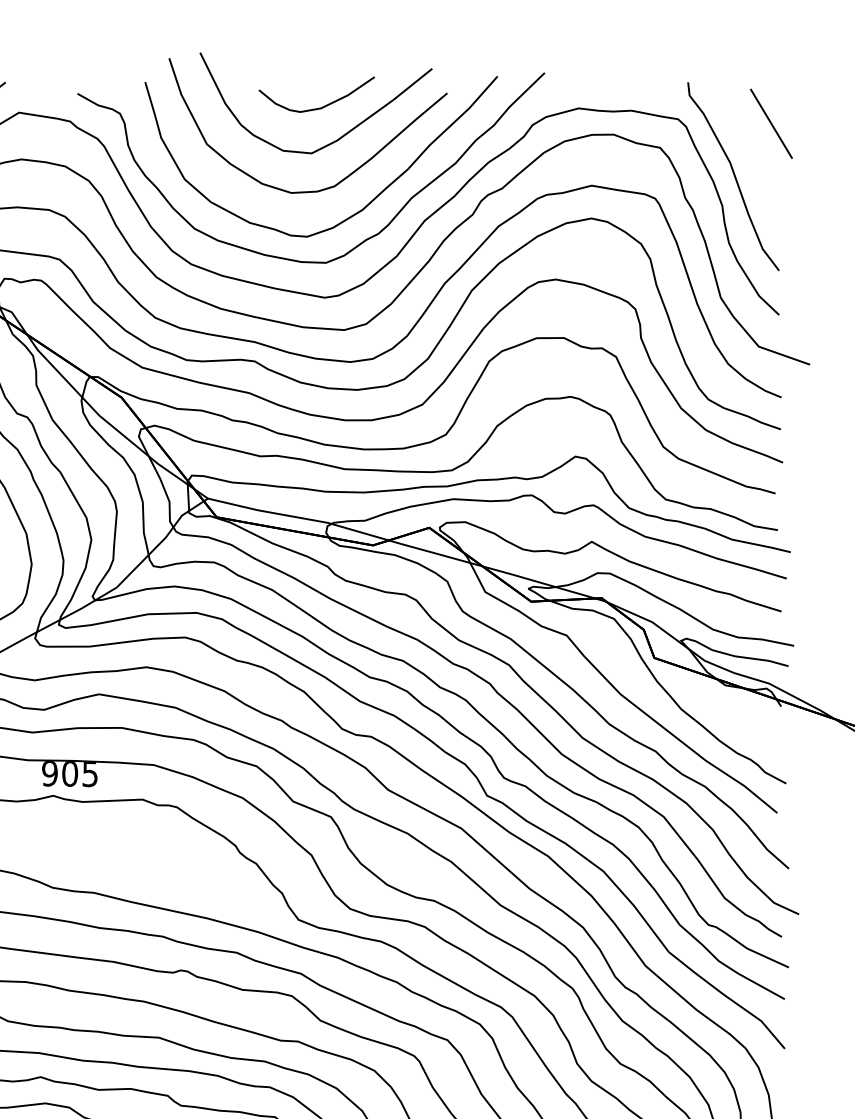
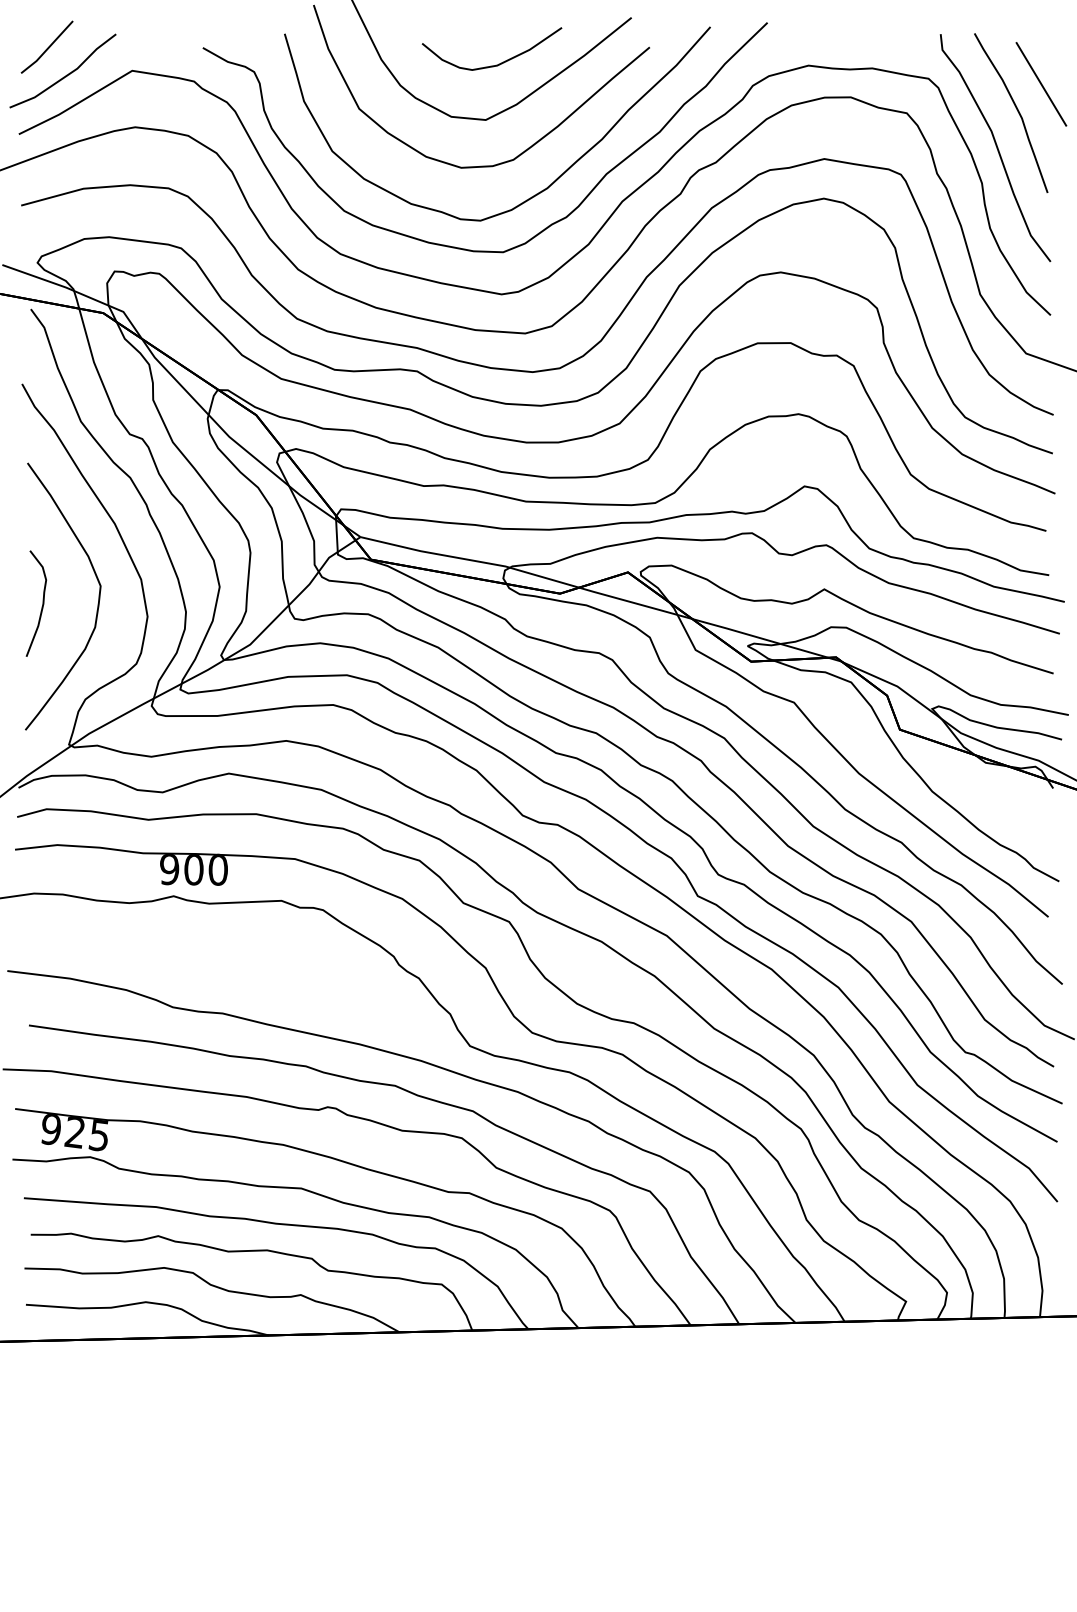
curve: (750, 144) -> (1016, 109), added
text: (89, 773) -> (217, 869), 905 -> 900

